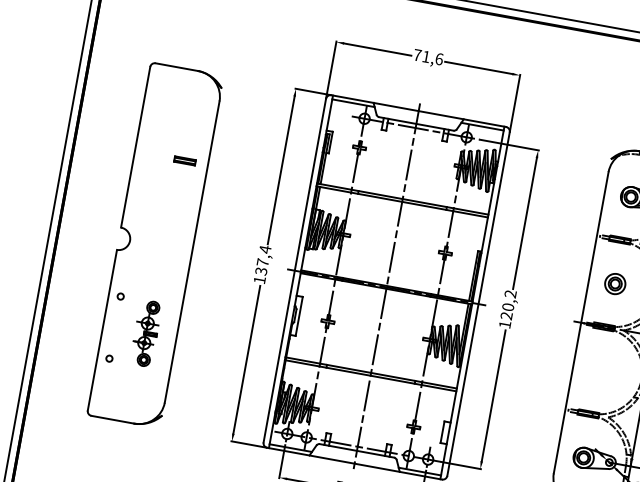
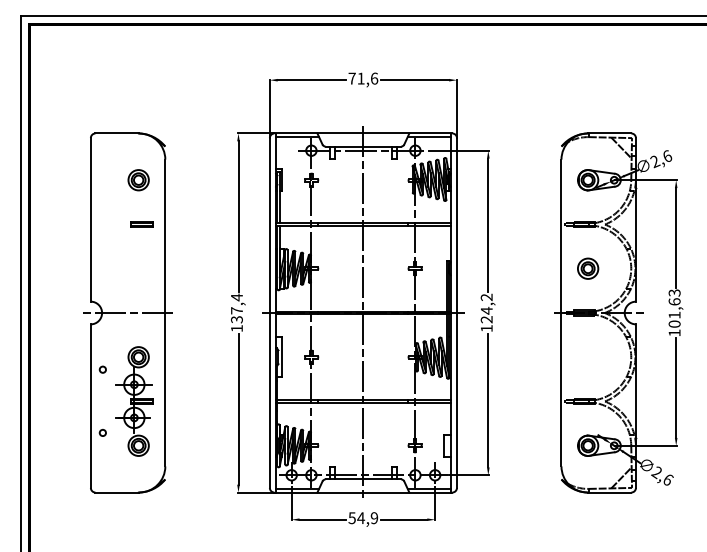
part: (189, 117) -> (138, 180), added
line: (153, 245) -> (126, 313), added
text: (508, 306) -> (486, 310), 120,2 -> 124,2
part: (146, 333) -> (134, 401), size x1.67

